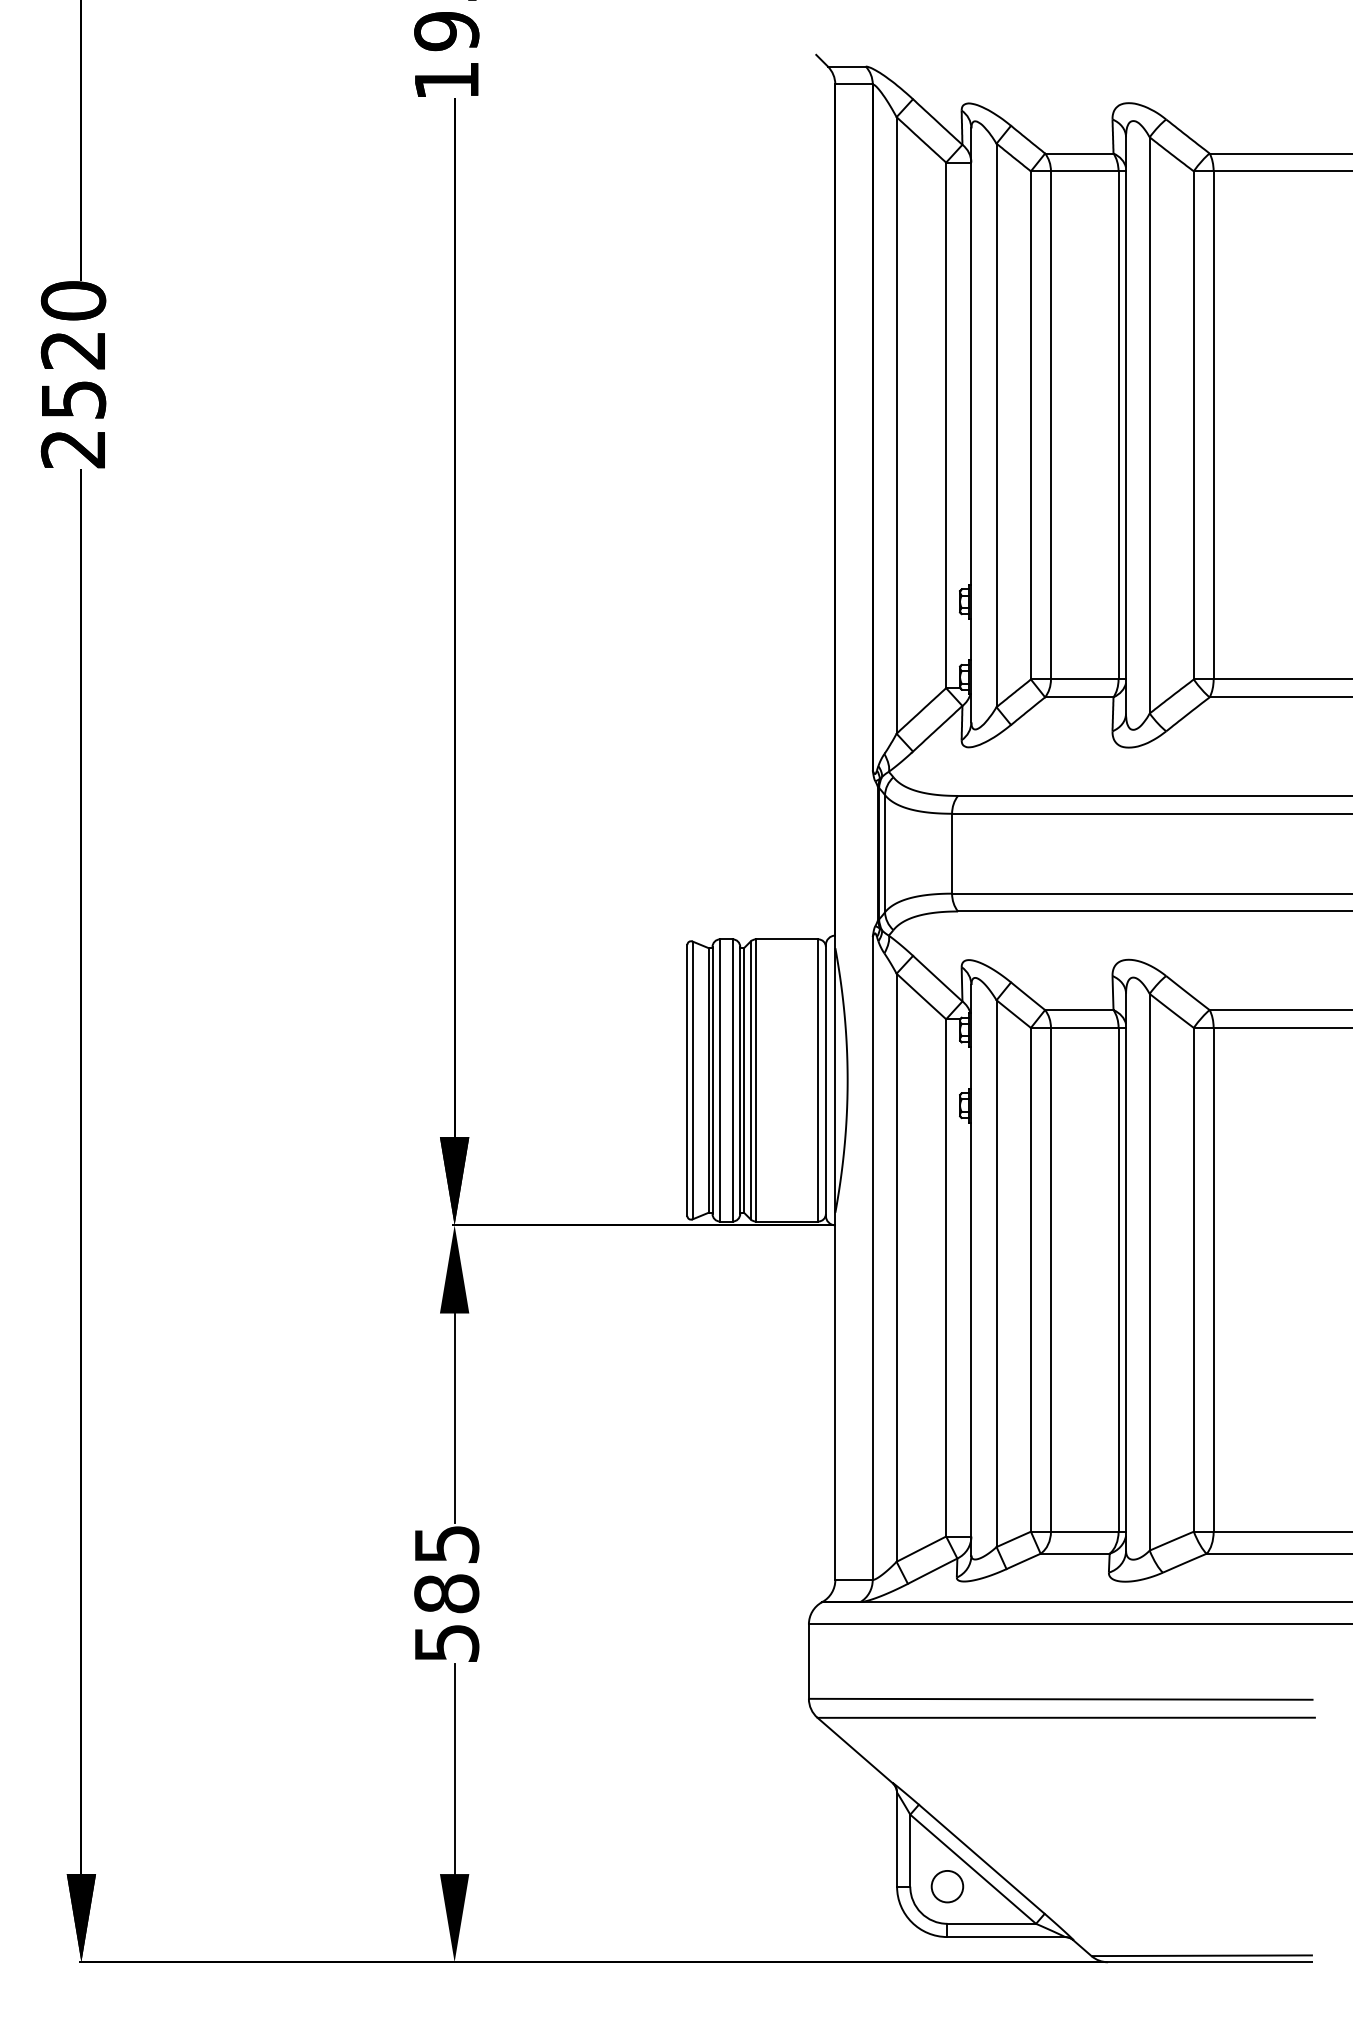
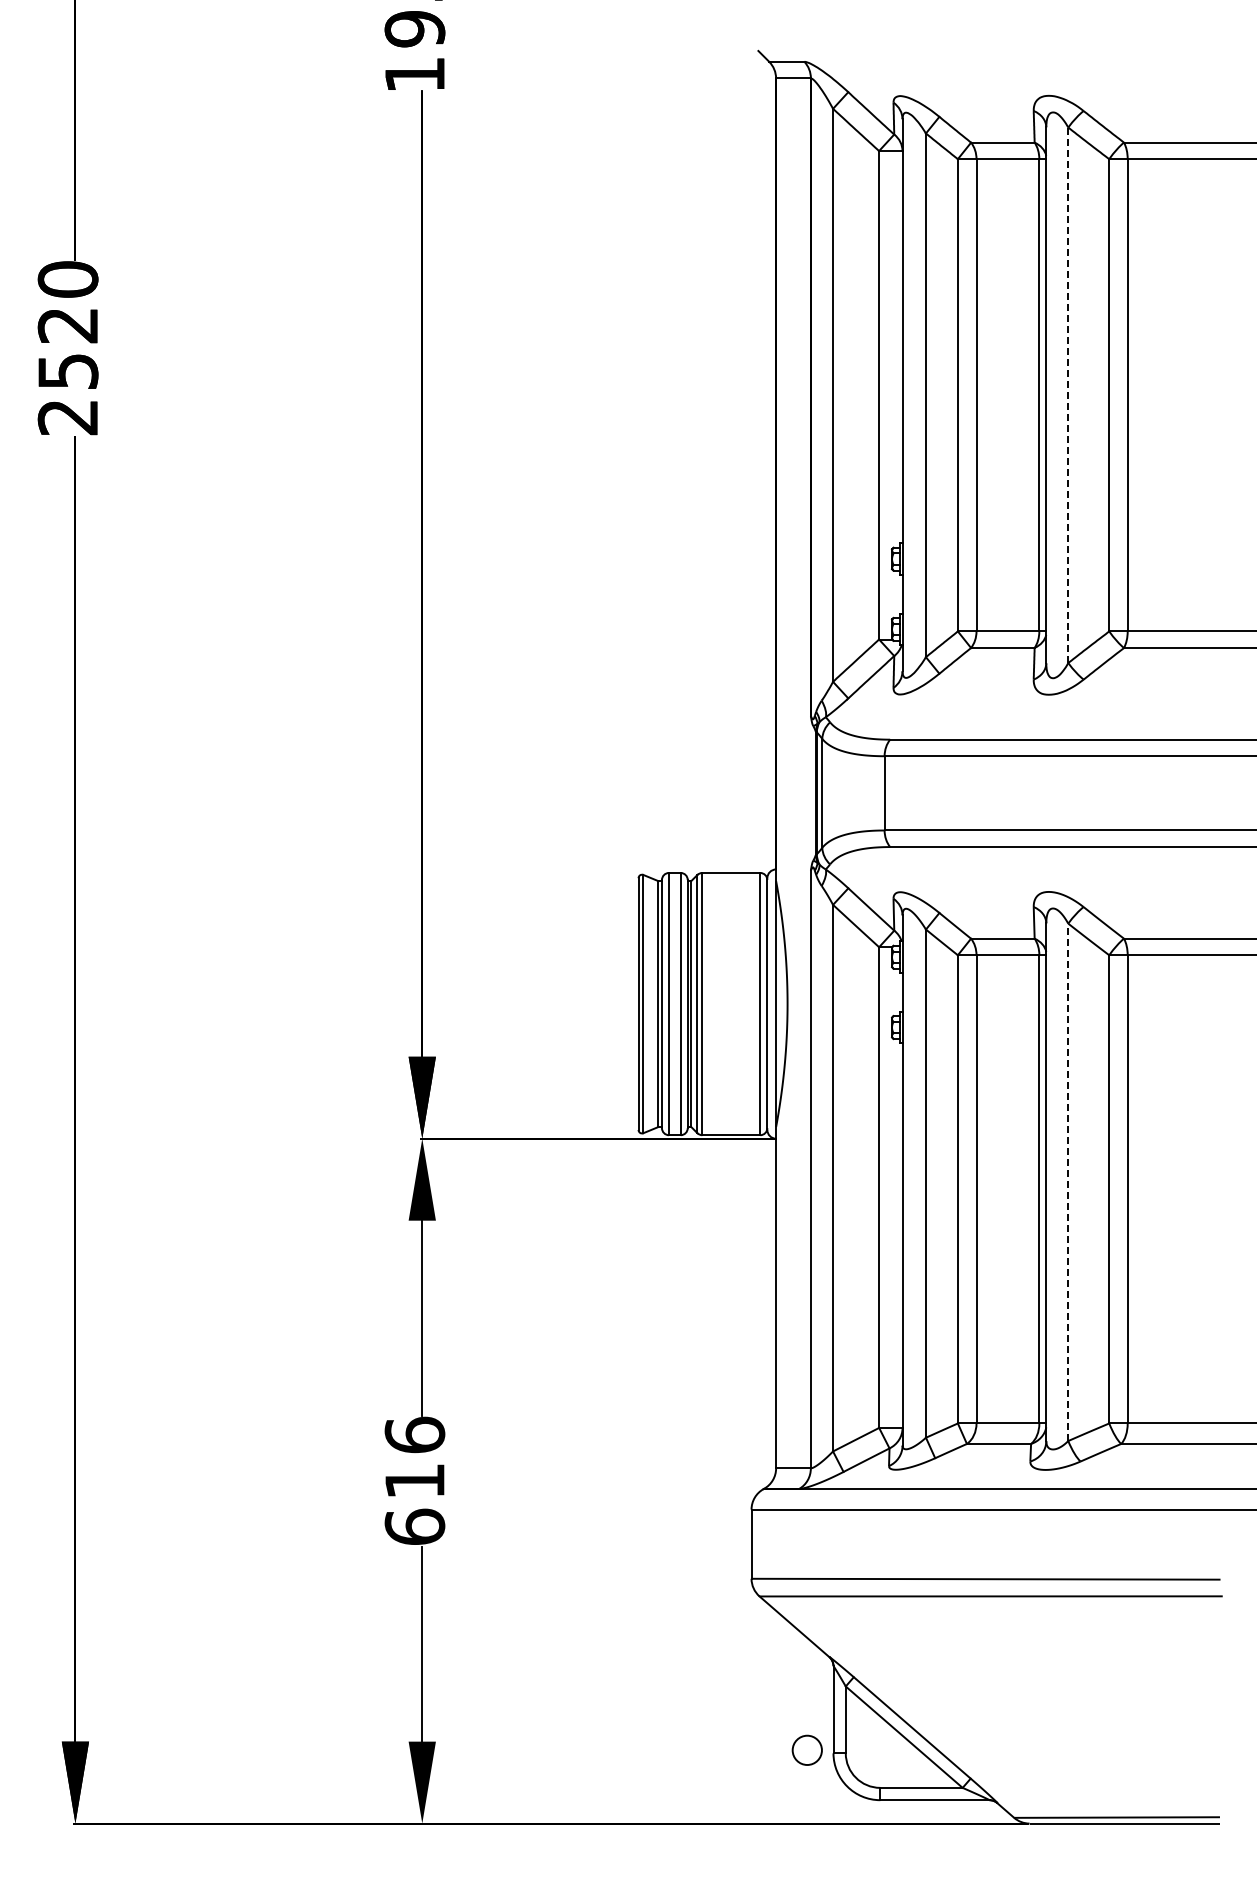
line: (1149, 425) -> (1068, 395), solid -> dashed
line: (1149, 1272) -> (1068, 1182), solid -> dashed
text: (446, 1593) -> (414, 1480), 585 -> 616
circle: (946, 1885) -> (806, 1749), moved

